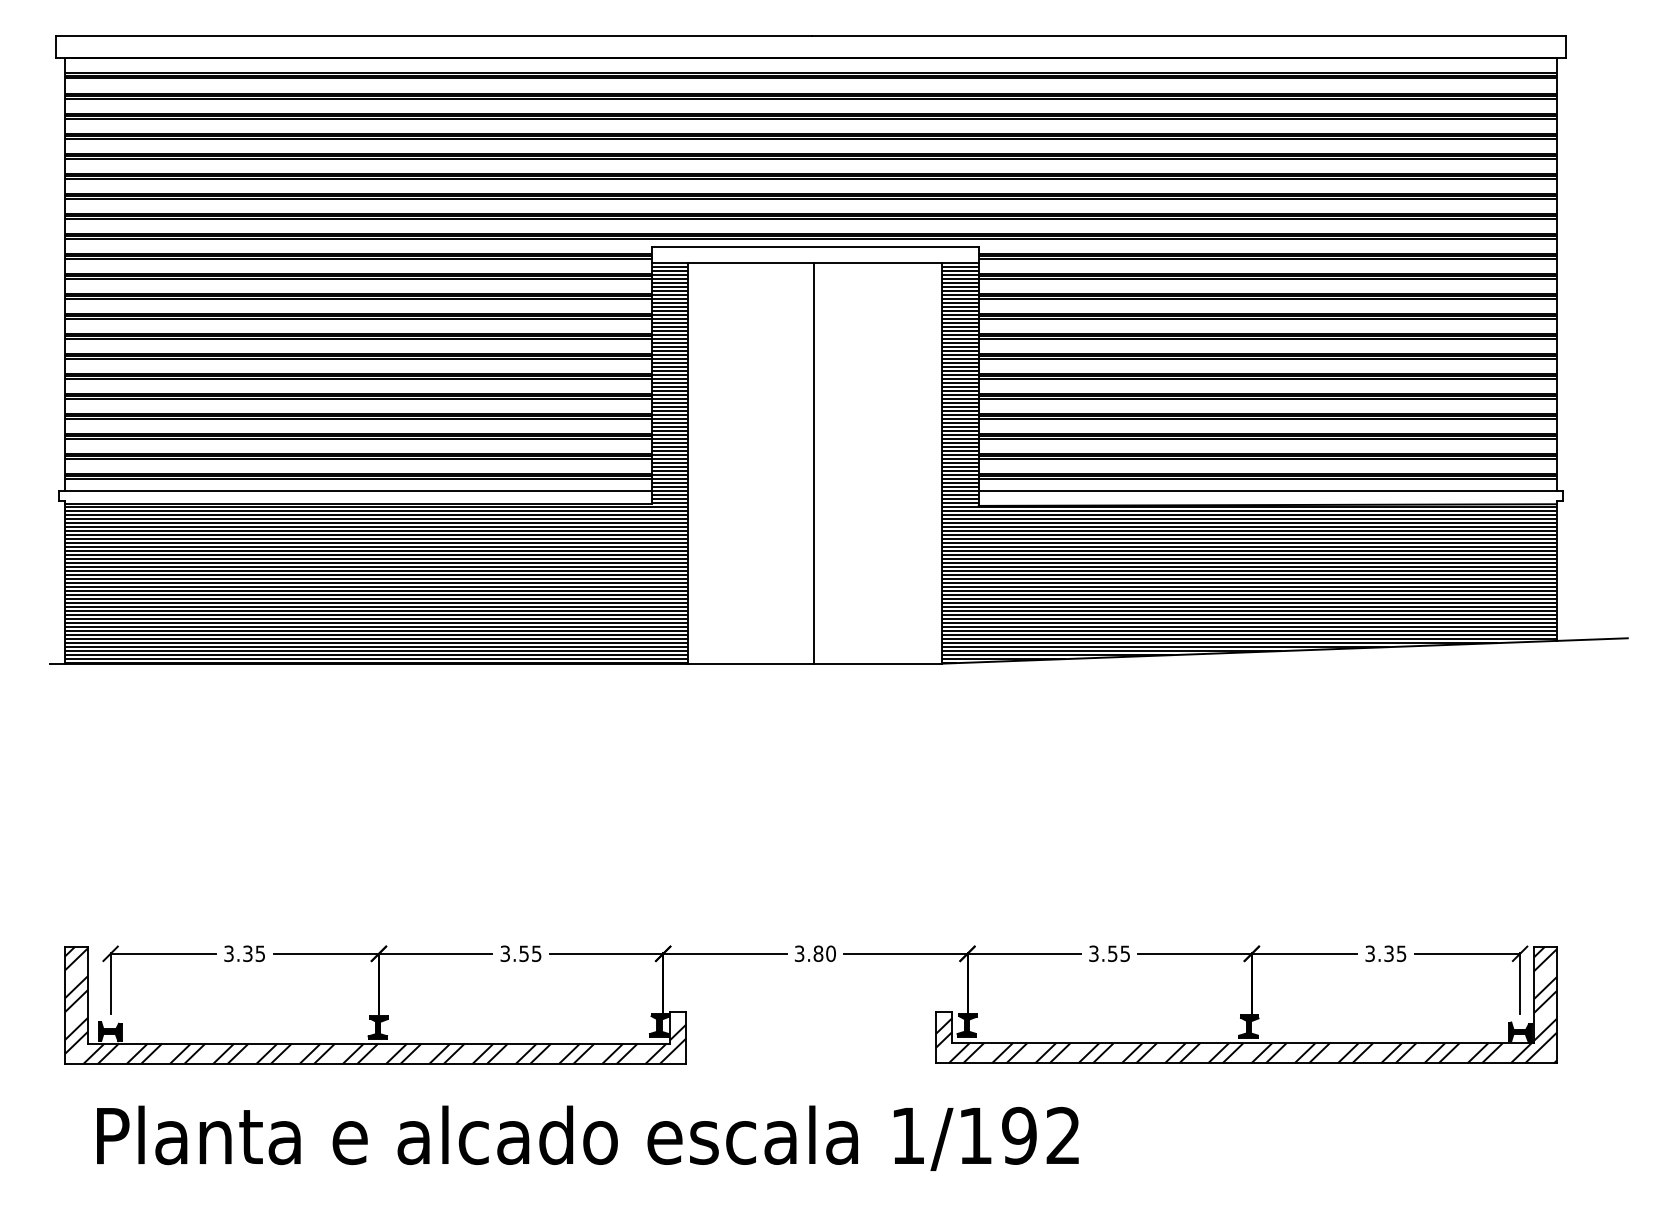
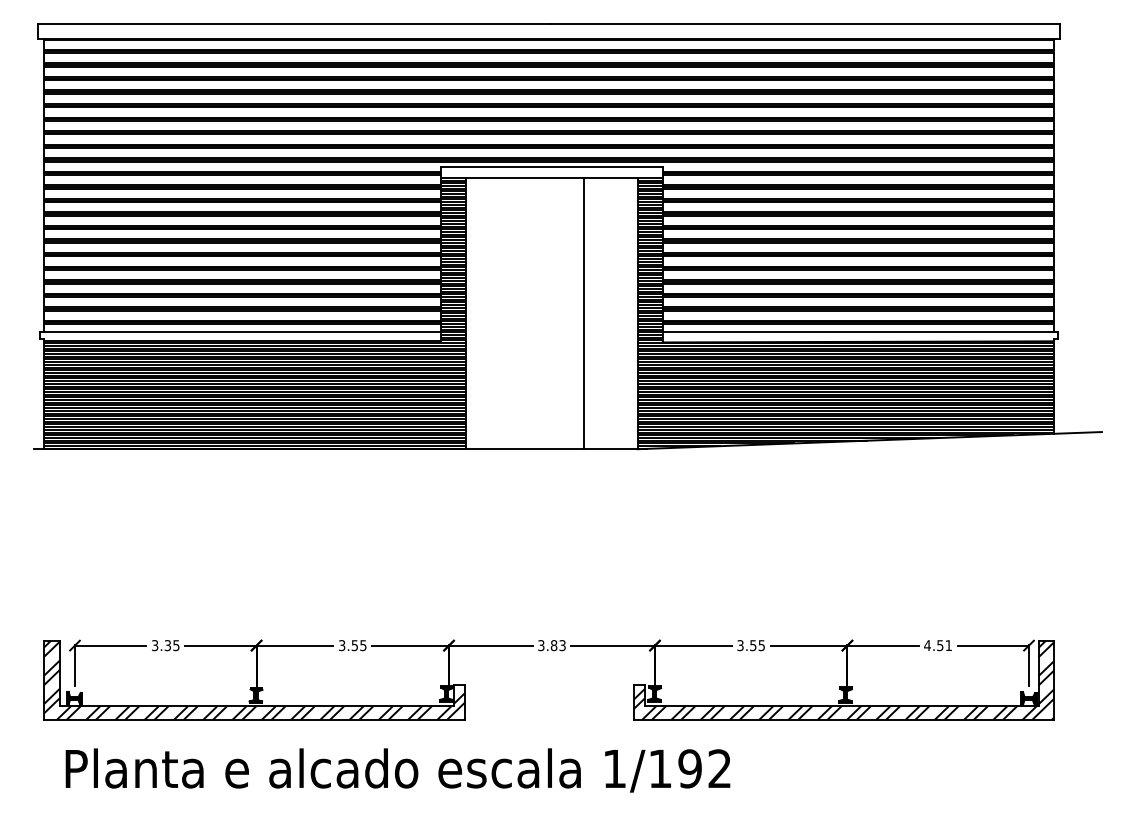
line: (813, 463) -> (583, 313), moved
text: (830, 953) -> (562, 645), 3.80 -> 3.83
text: (1384, 953) -> (937, 645), 3.35 -> 4.51

